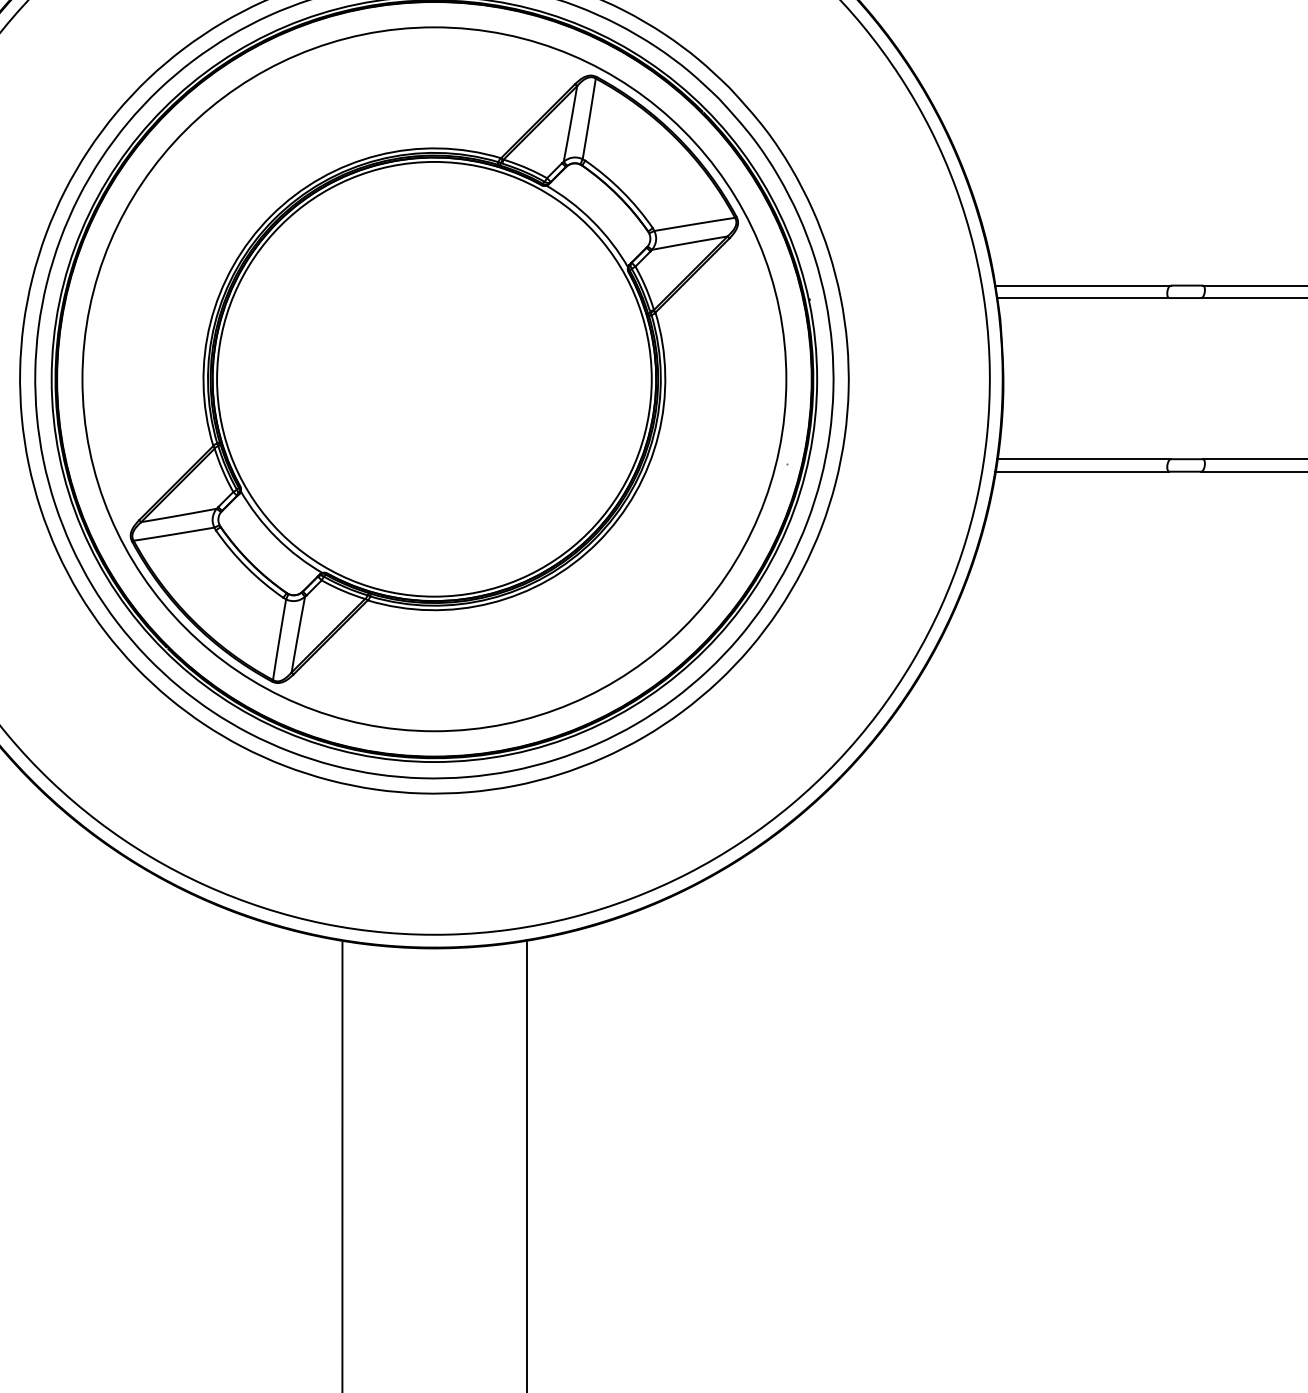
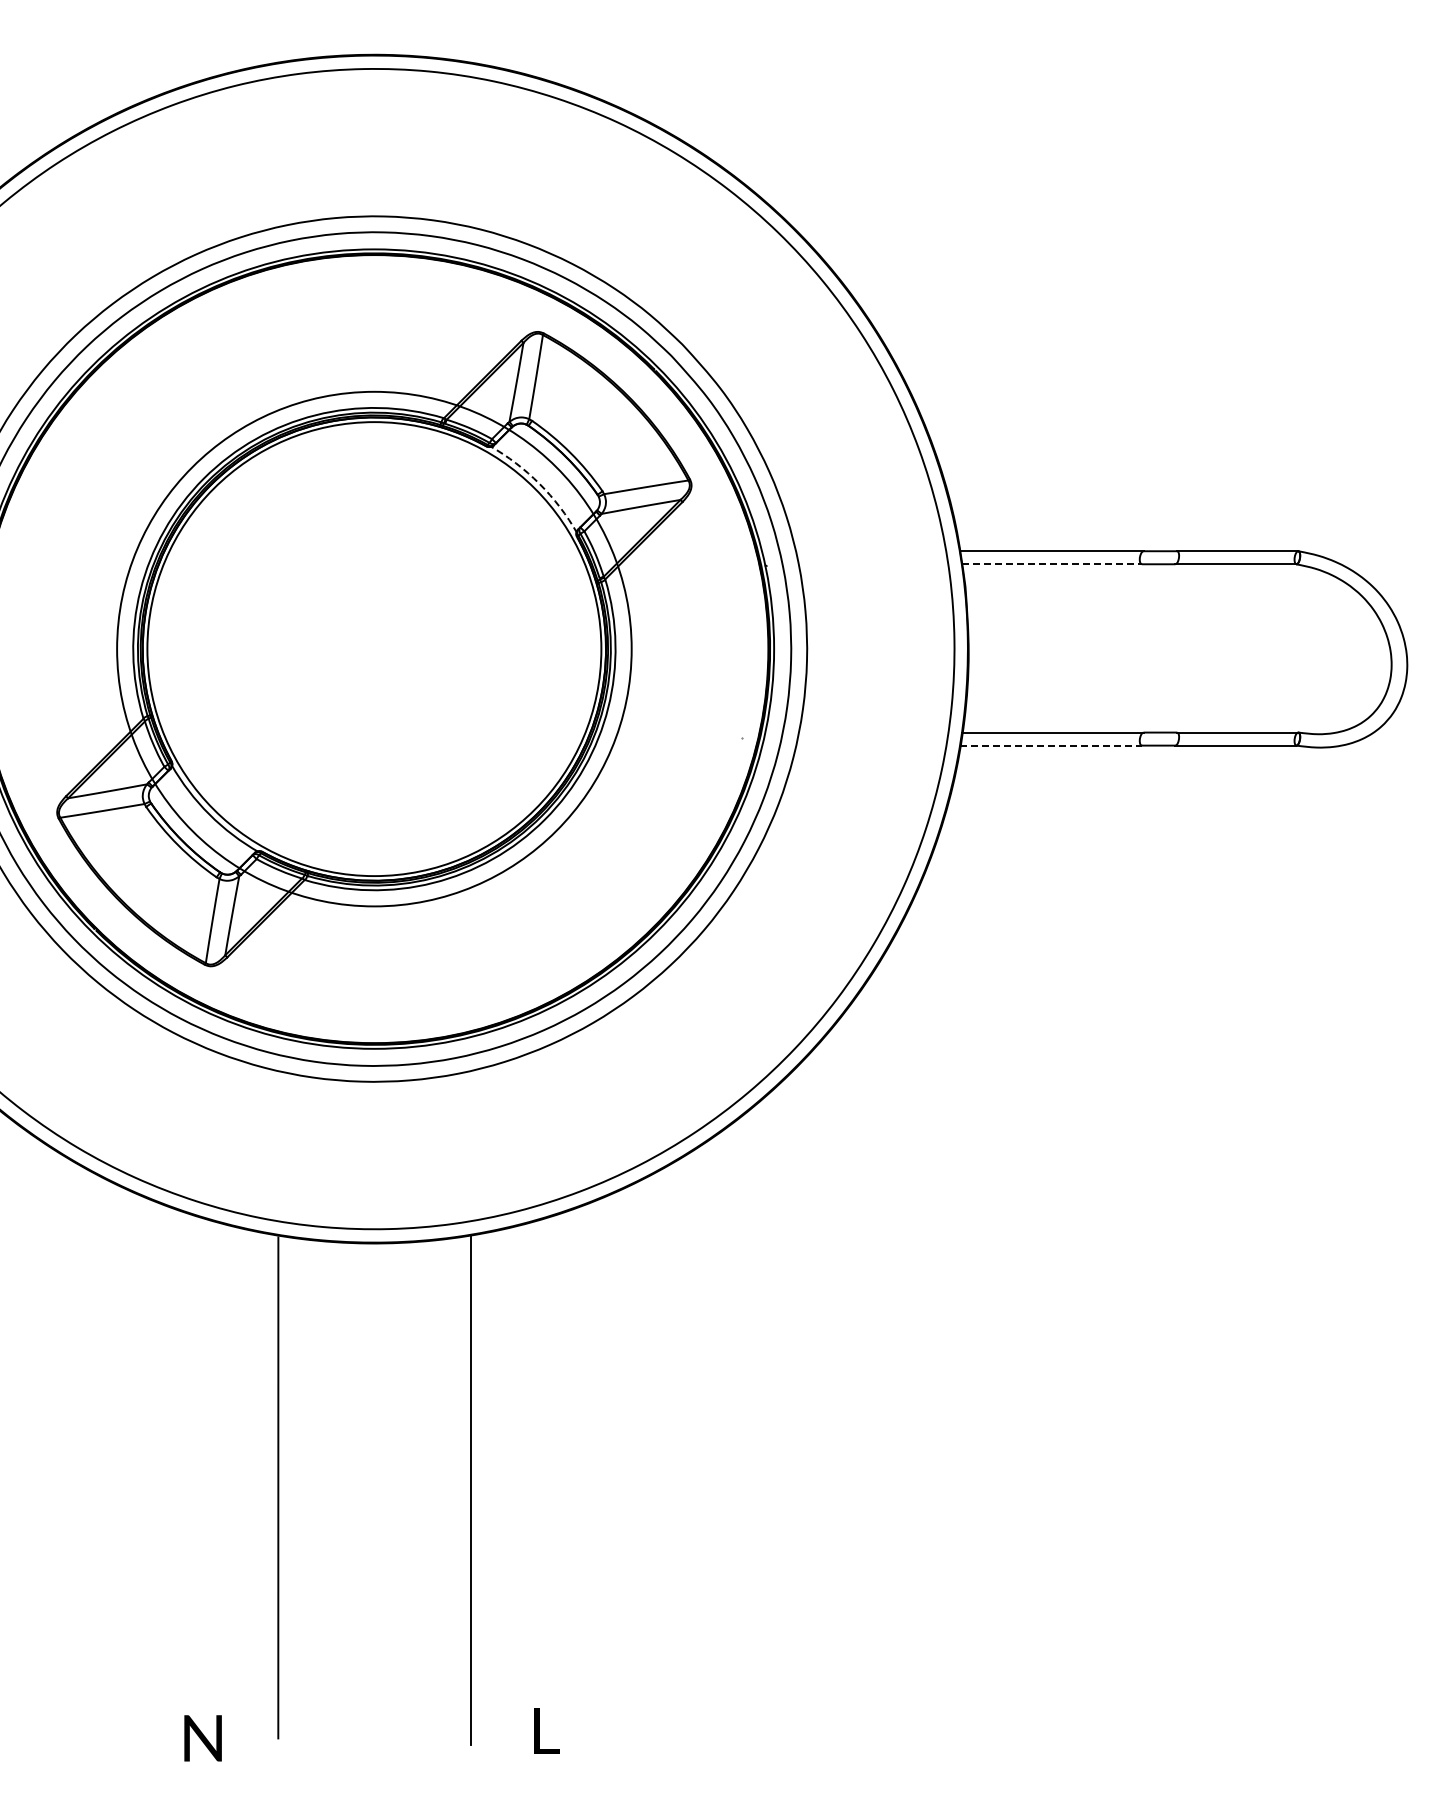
arc: (592, 220) -> (539, 483), solid -> dashed
line: (1083, 298) -> (1052, 564), solid -> dashed
circle: (433, 378) -> (373, 648), size x0.7
line: (1081, 471) -> (1050, 745), solid -> dashed

